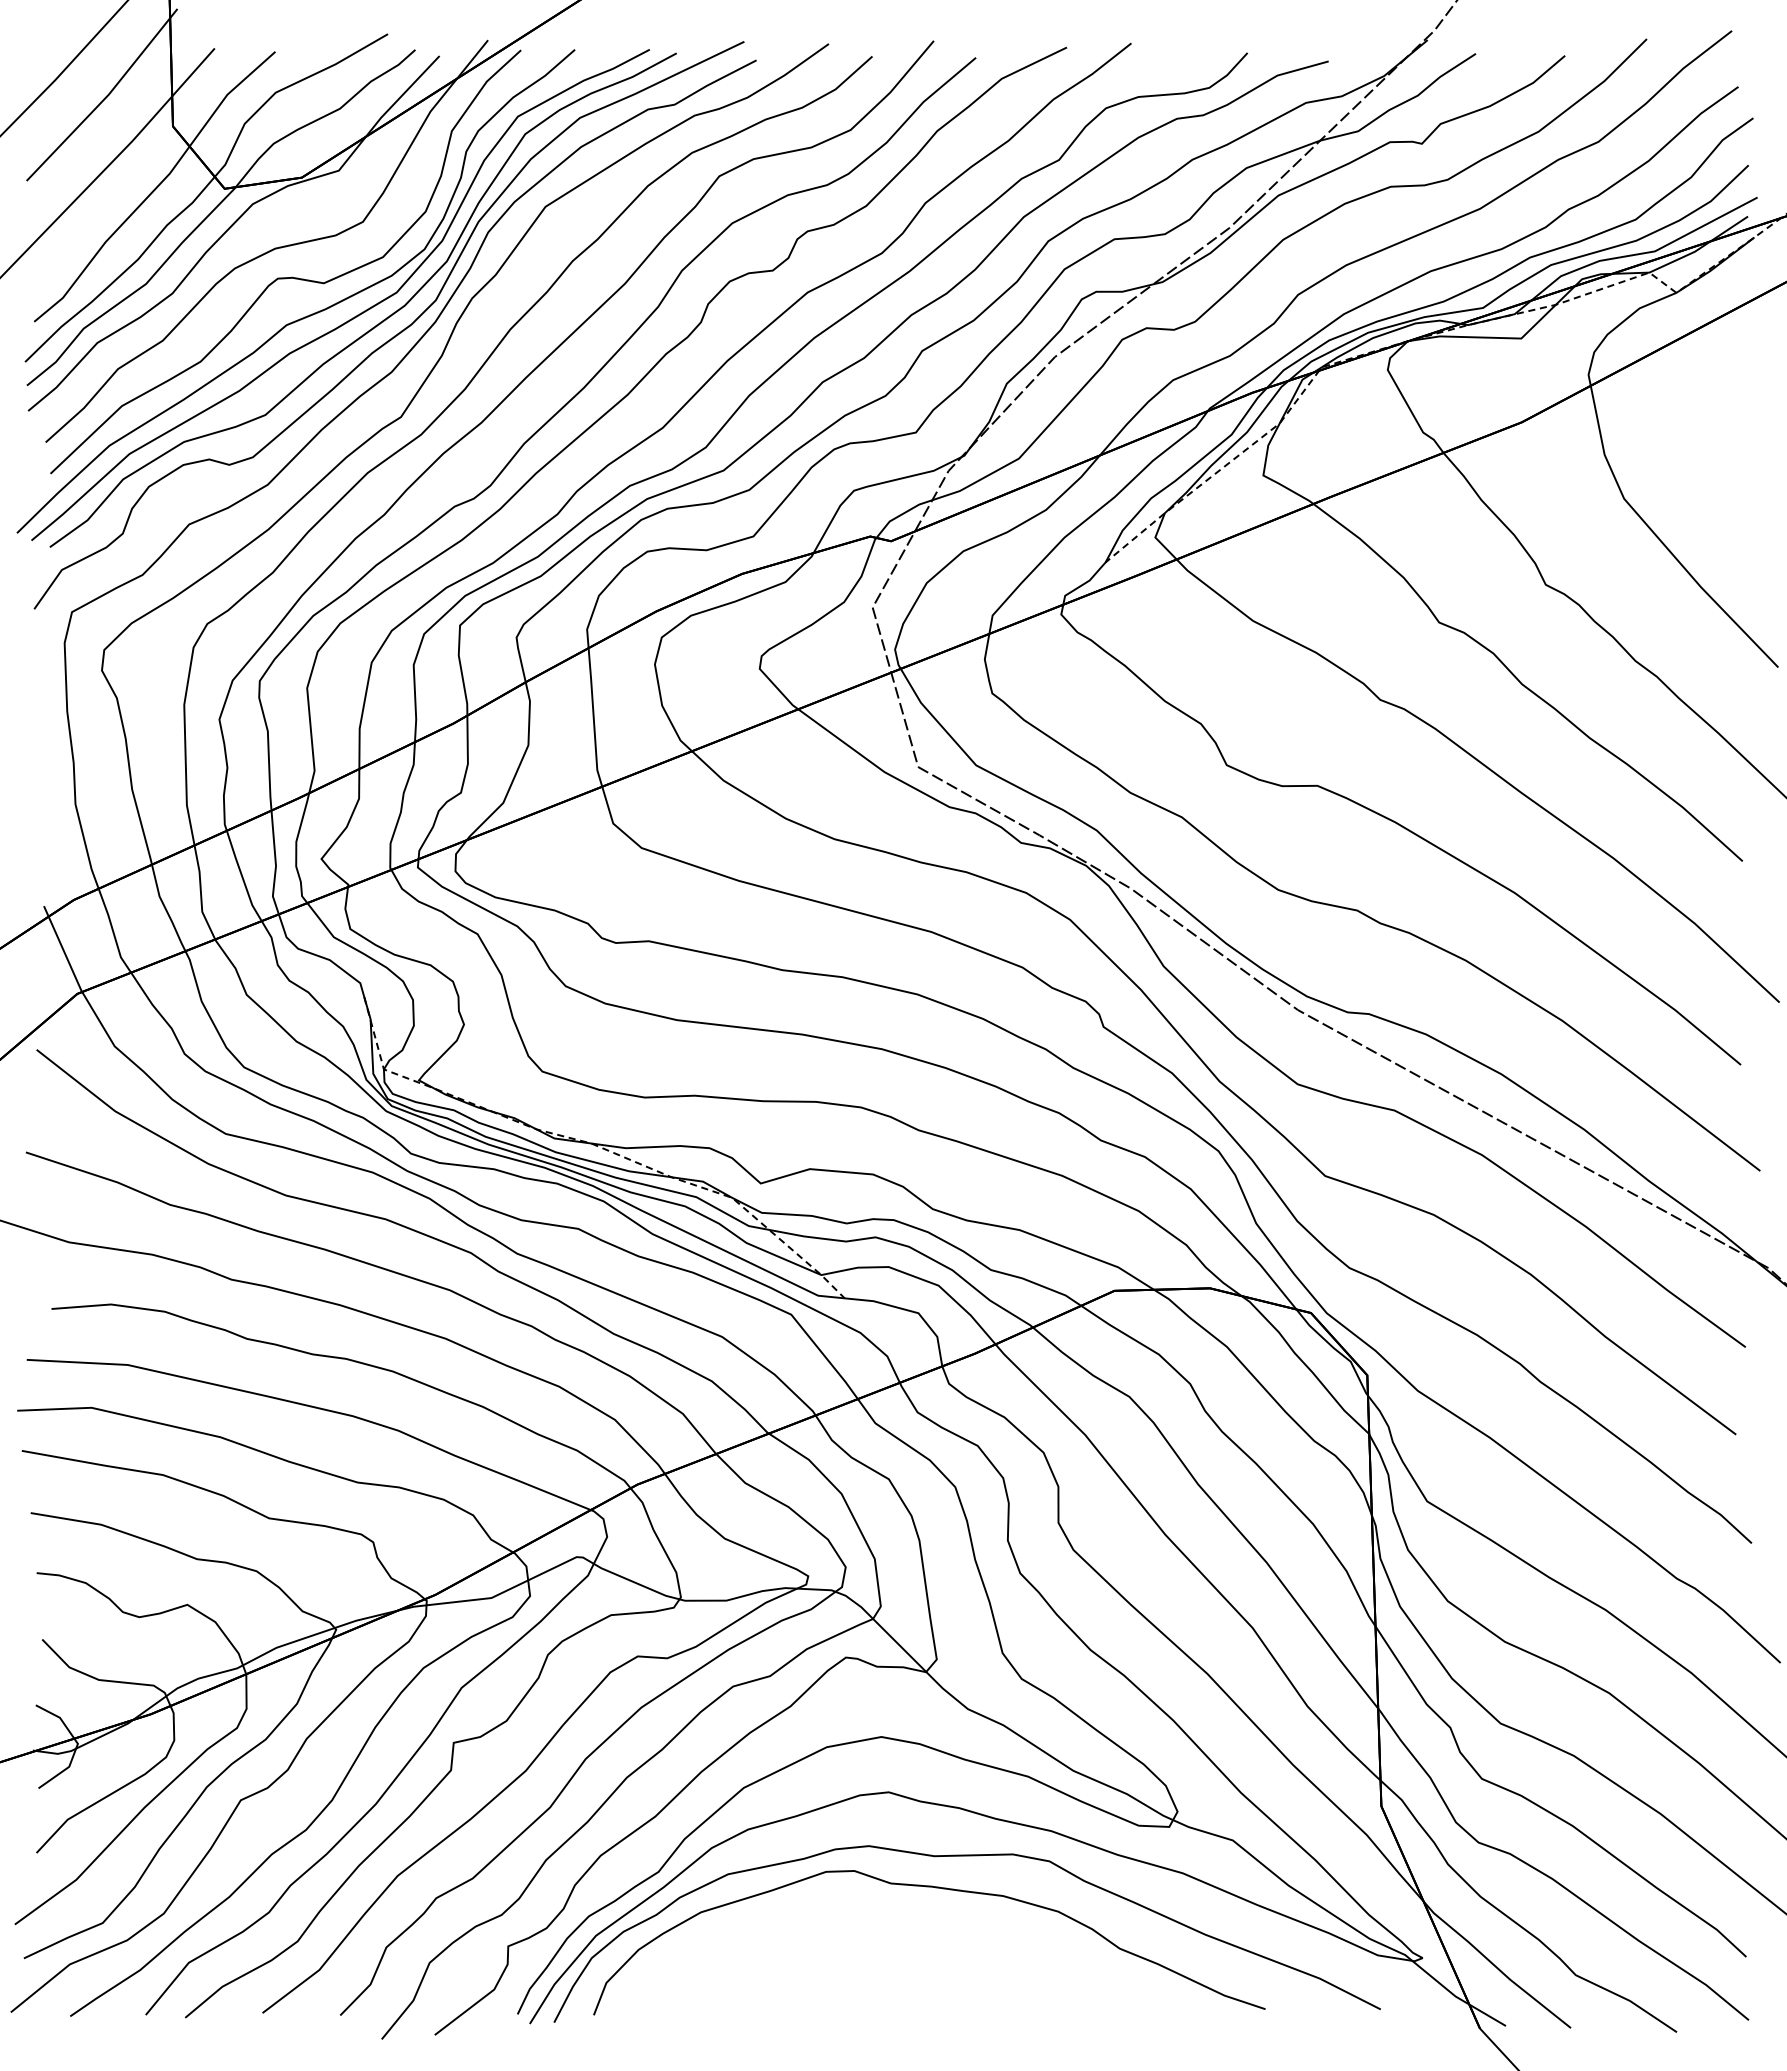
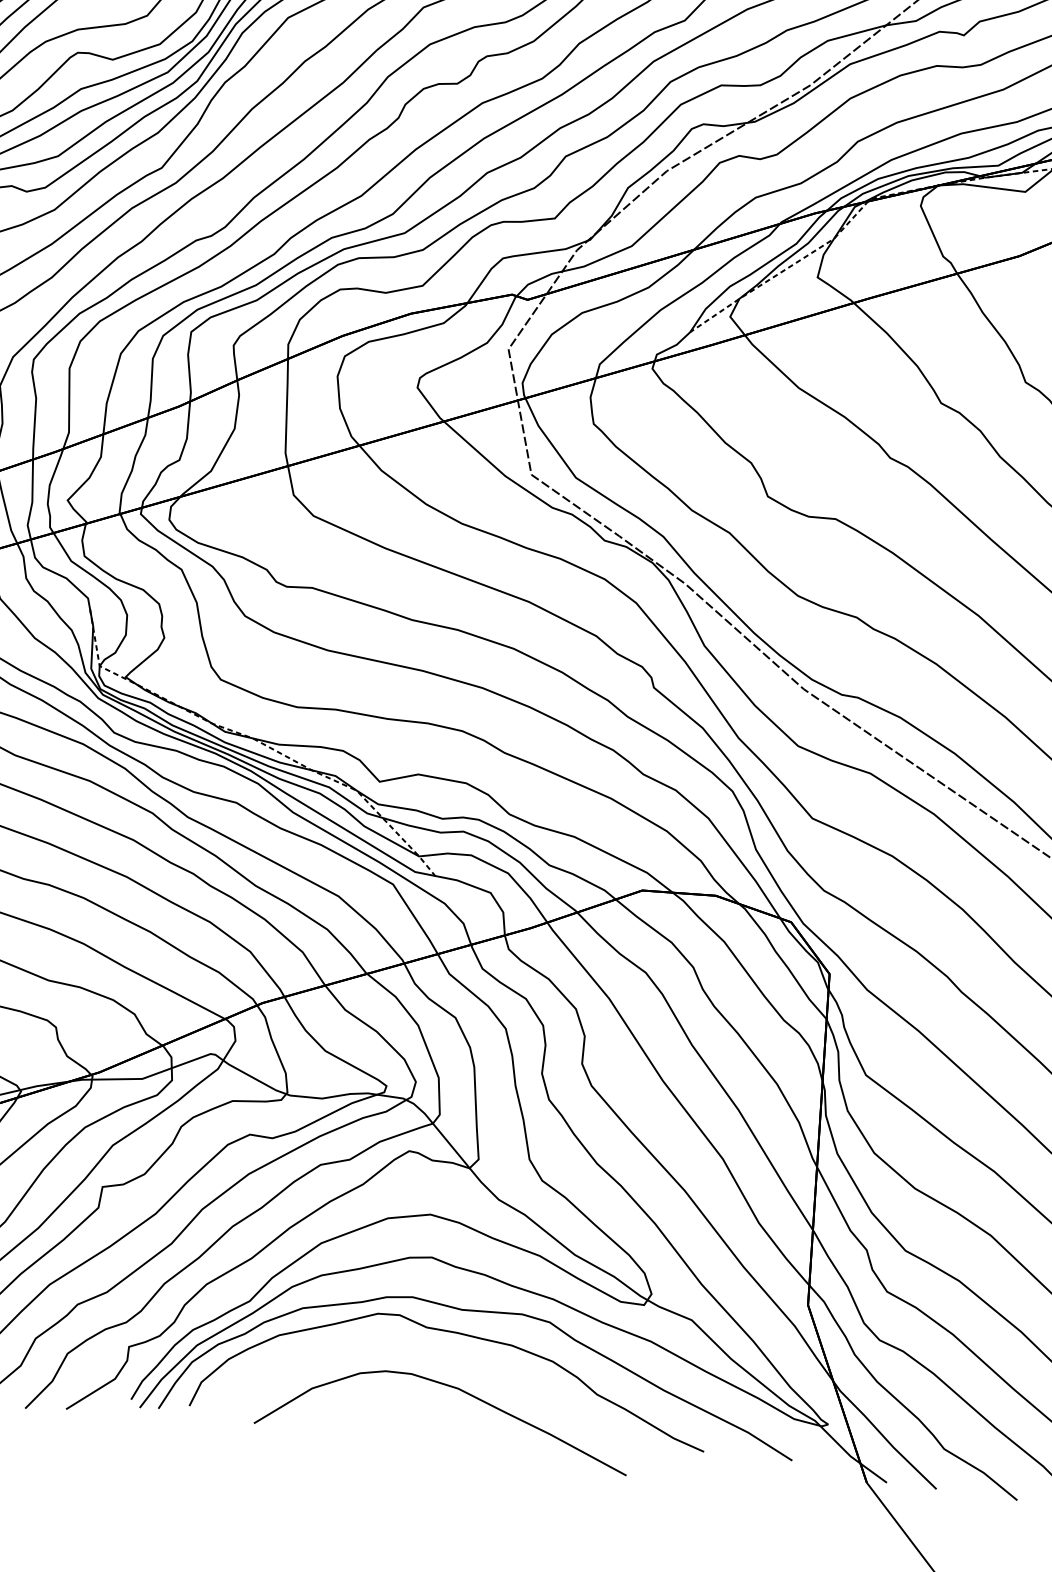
curve: (932, 1958) -> (452, 1388), added

